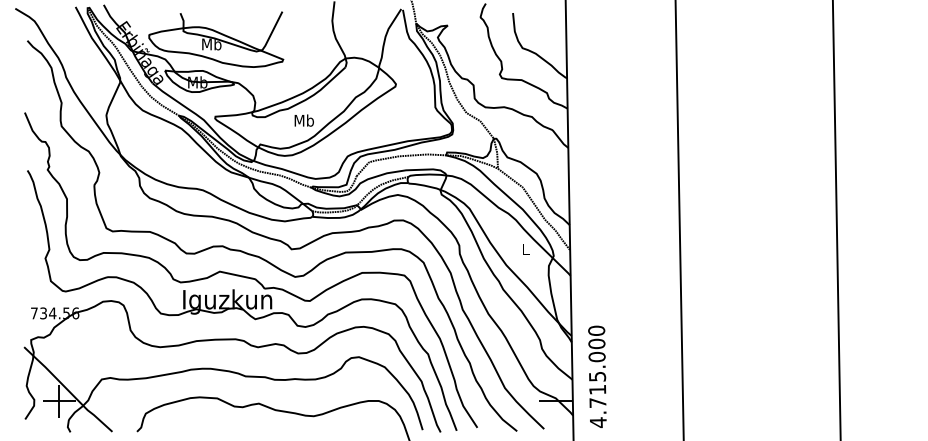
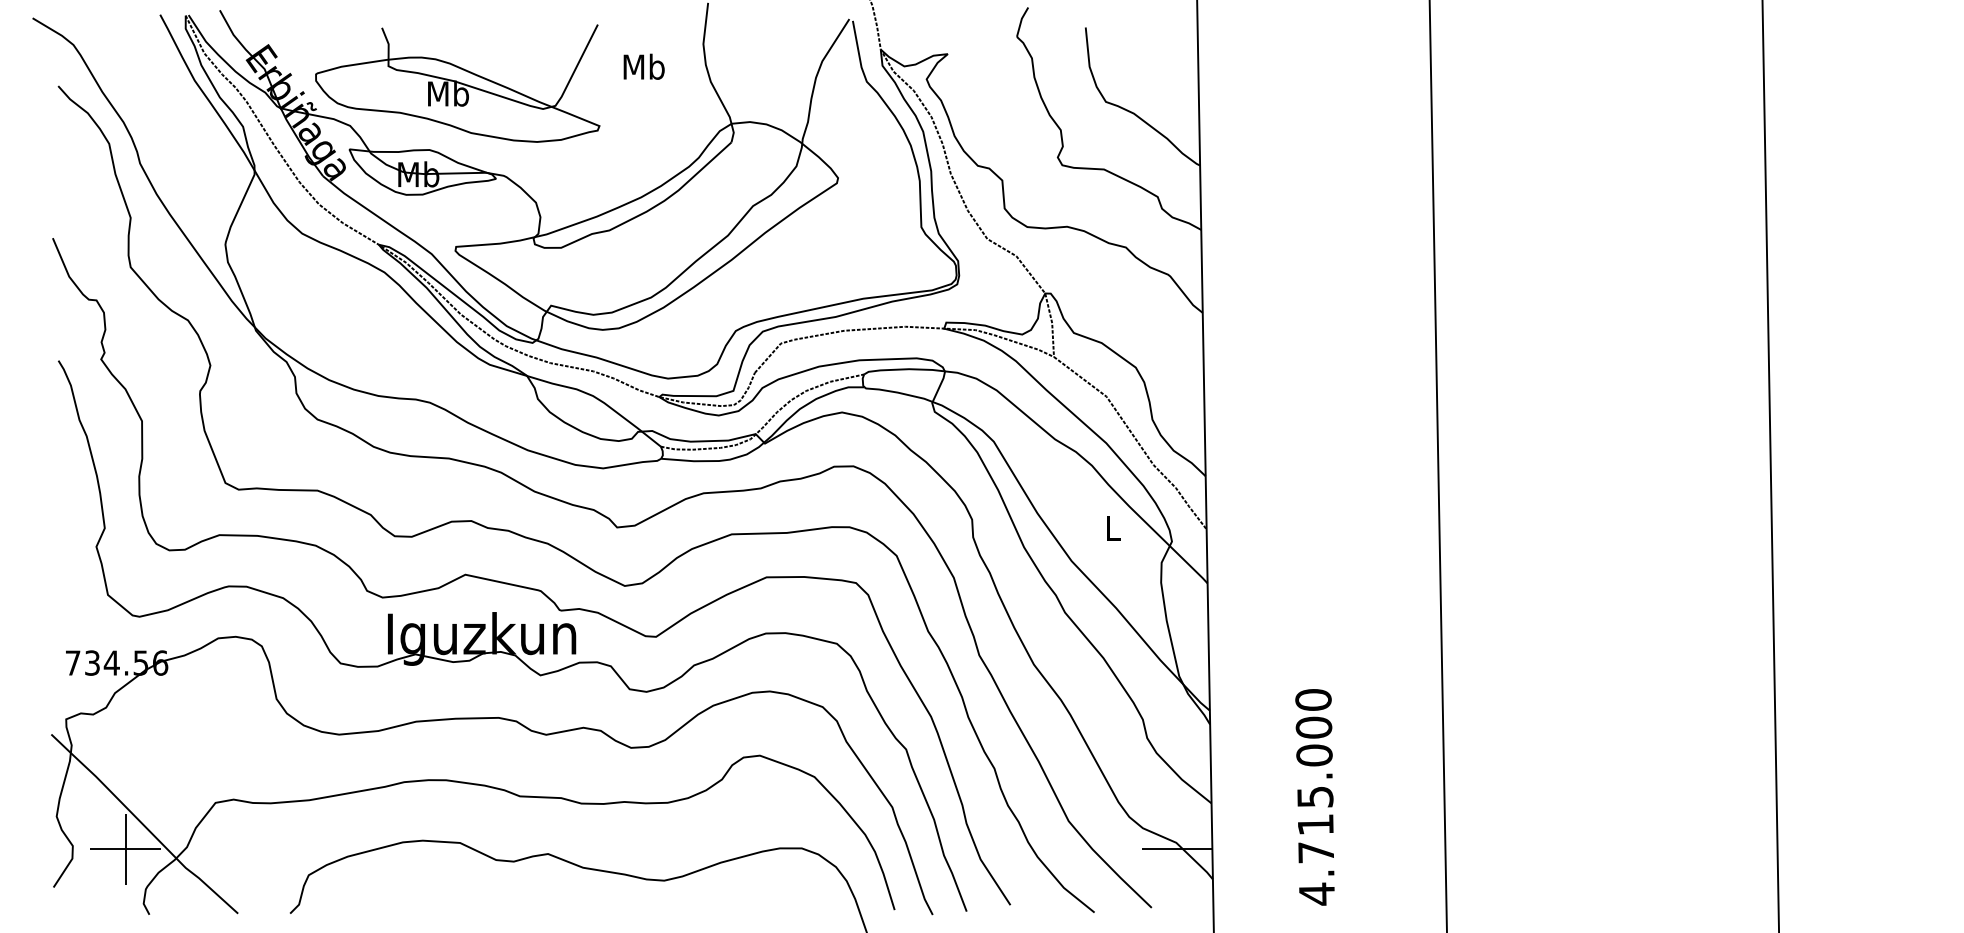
text: (303, 120) -> (642, 66), moved
text: (597, 376) -> (1315, 796), moved

